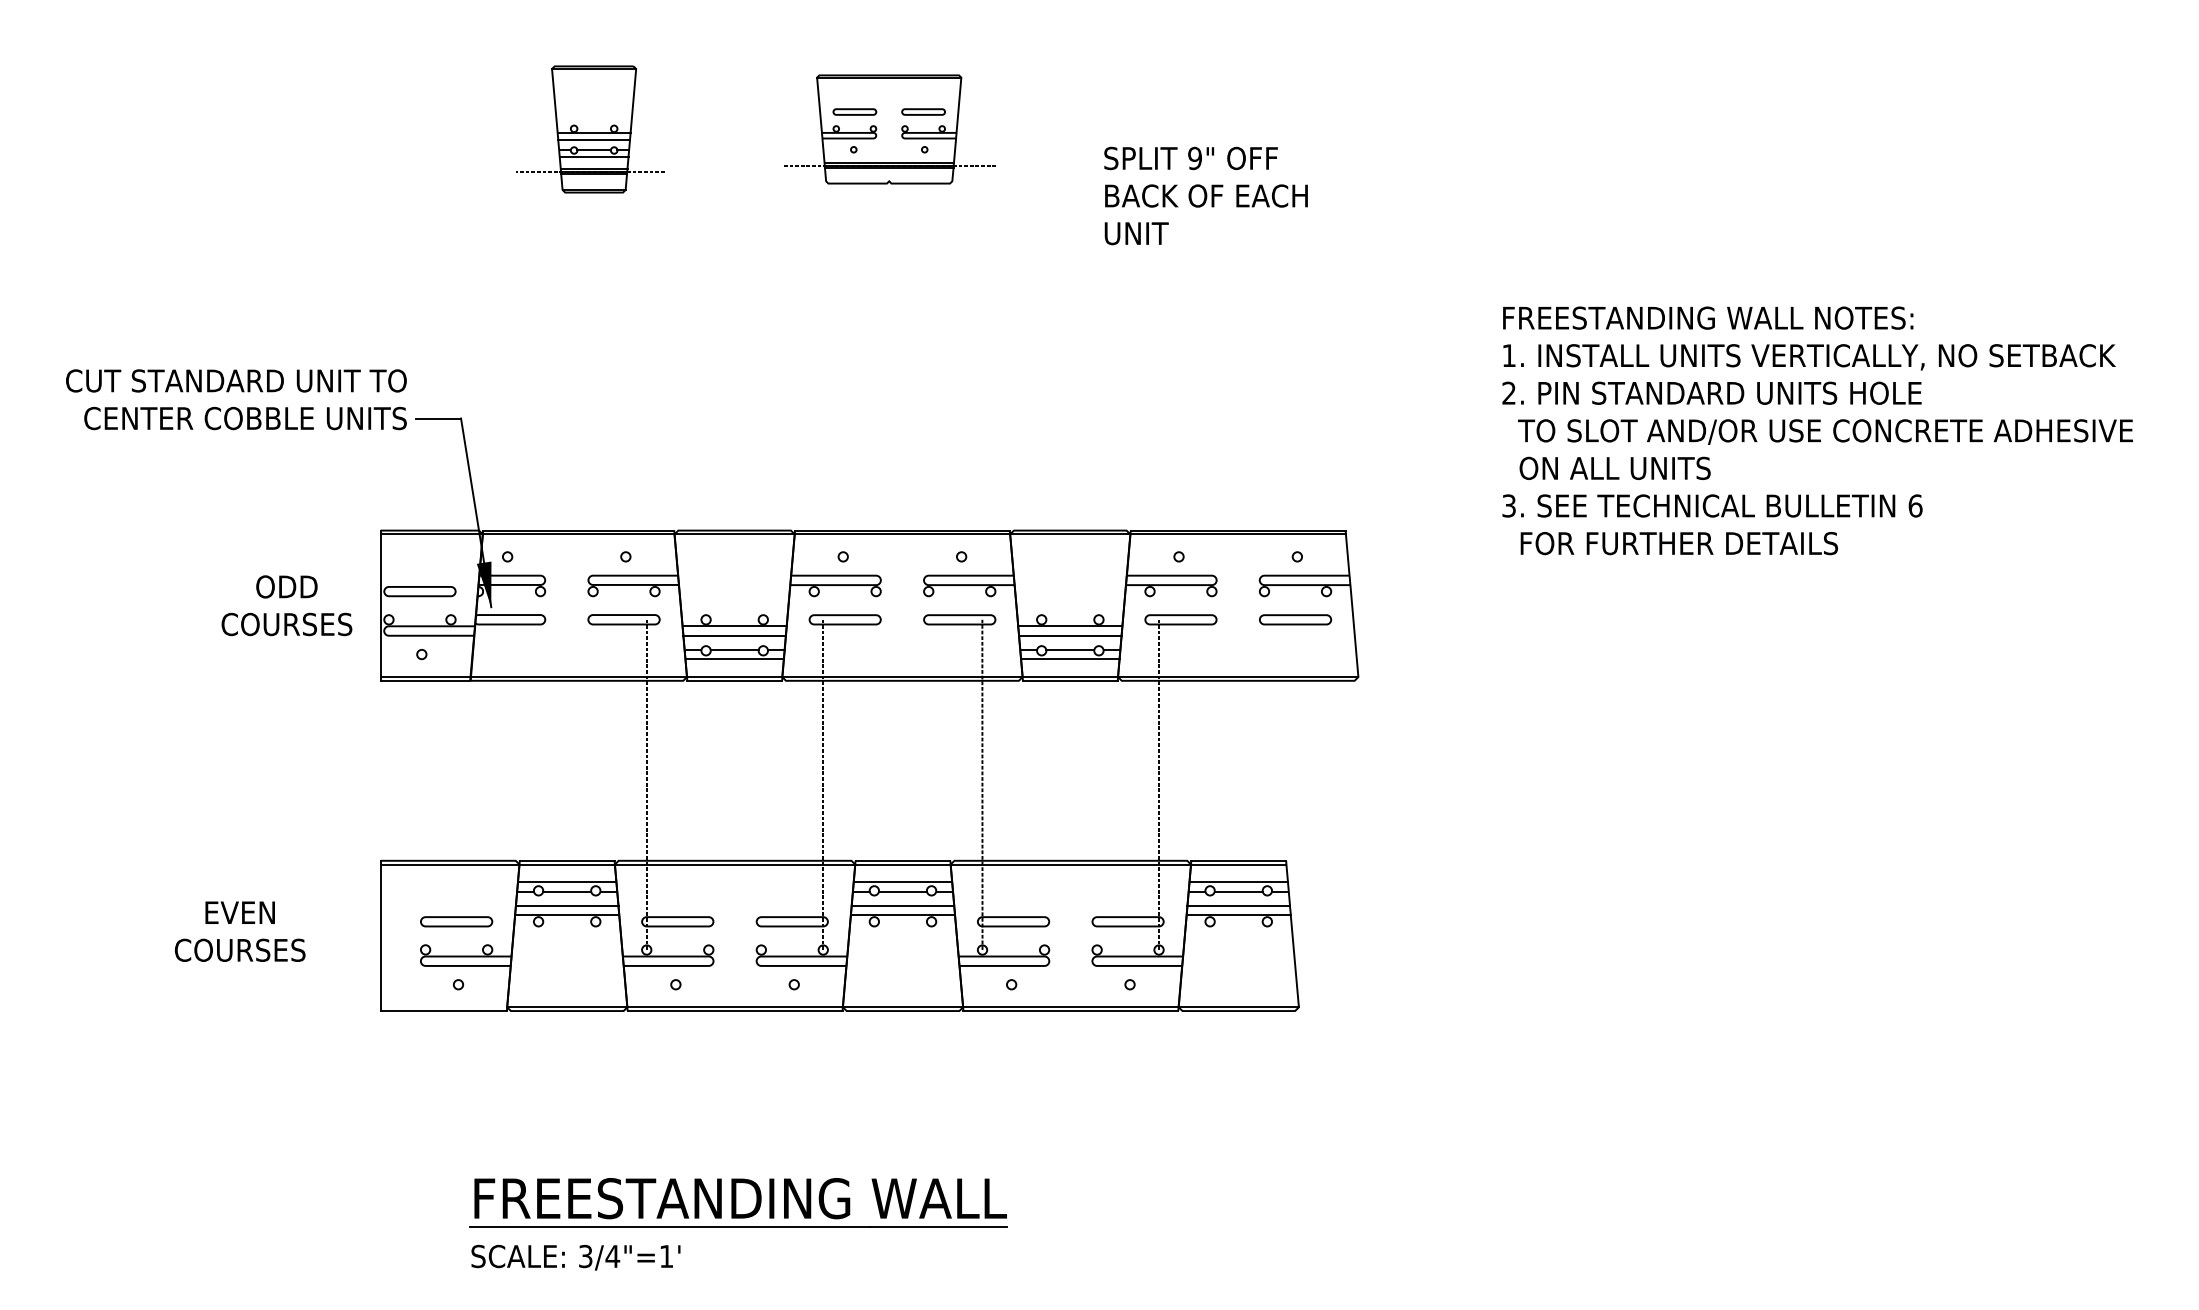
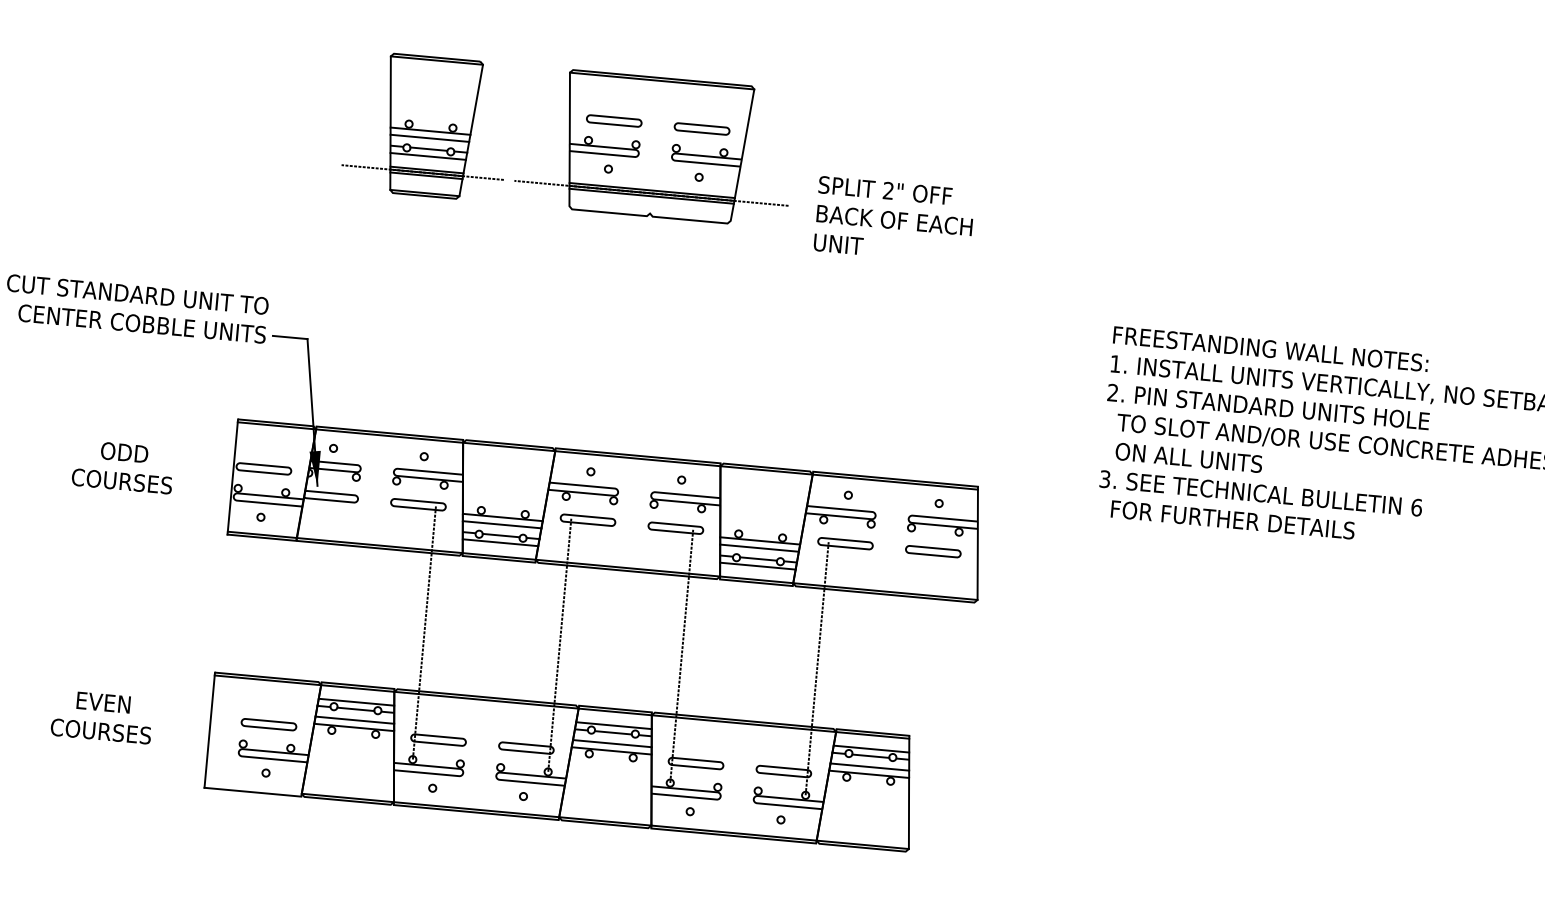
part: (590, 129) -> (426, 126), size x1.43
part: (888, 129) -> (655, 147), size x1.67
text: (1194, 158) -> (888, 190), 9" -> 2"
text: (286, 605) -> (123, 466), moved

